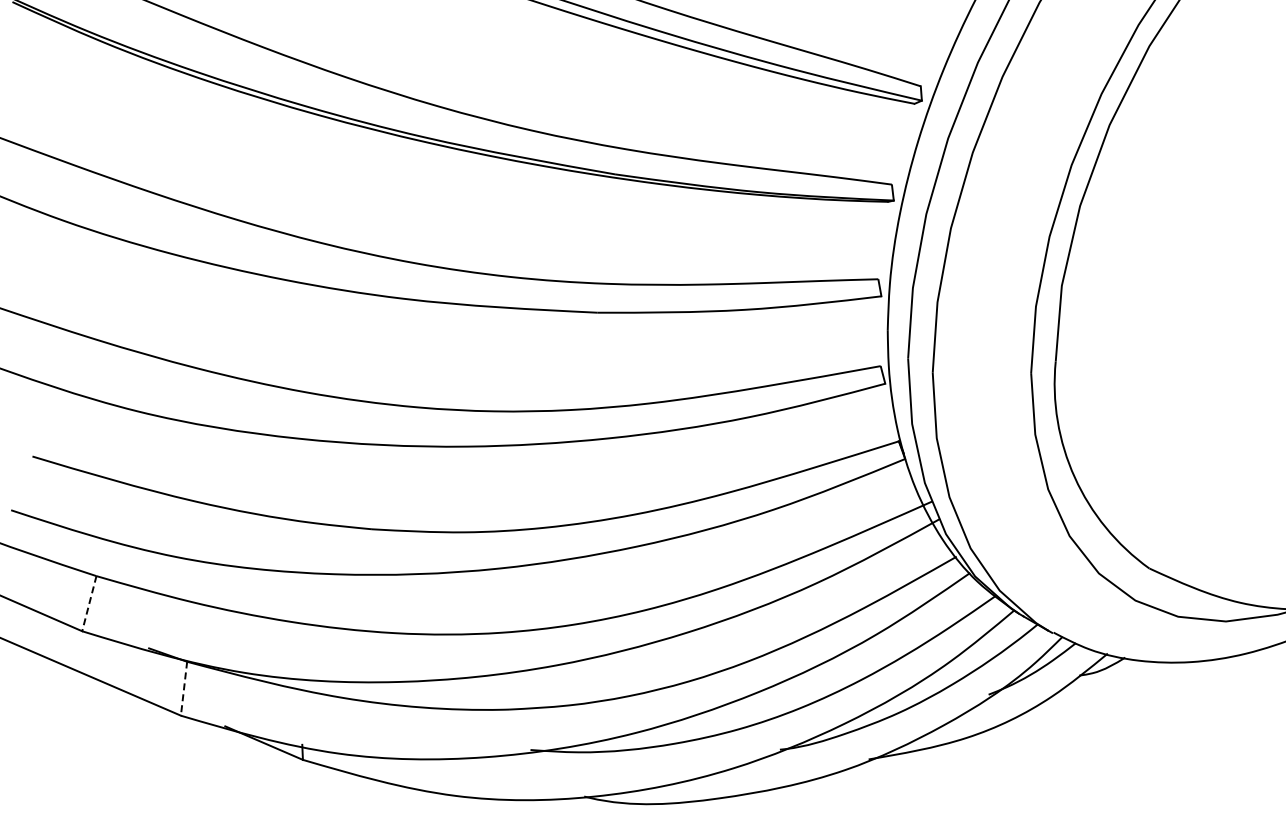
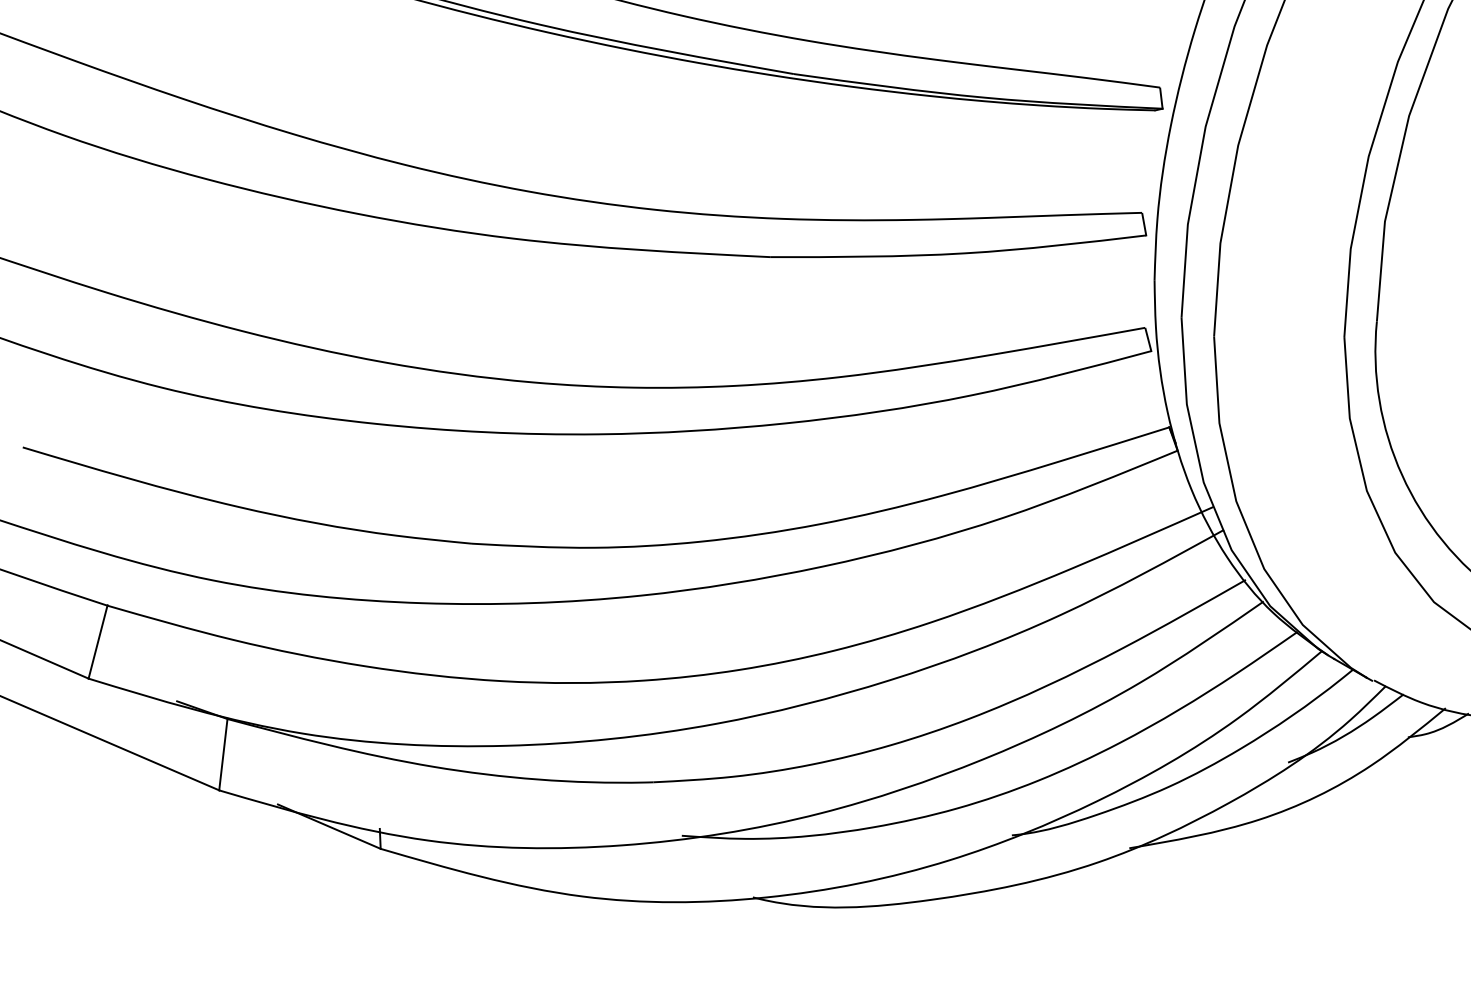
line: (89, 603) -> (98, 641), dashed -> solid
line: (184, 689) -> (223, 755), dashed -> solid

